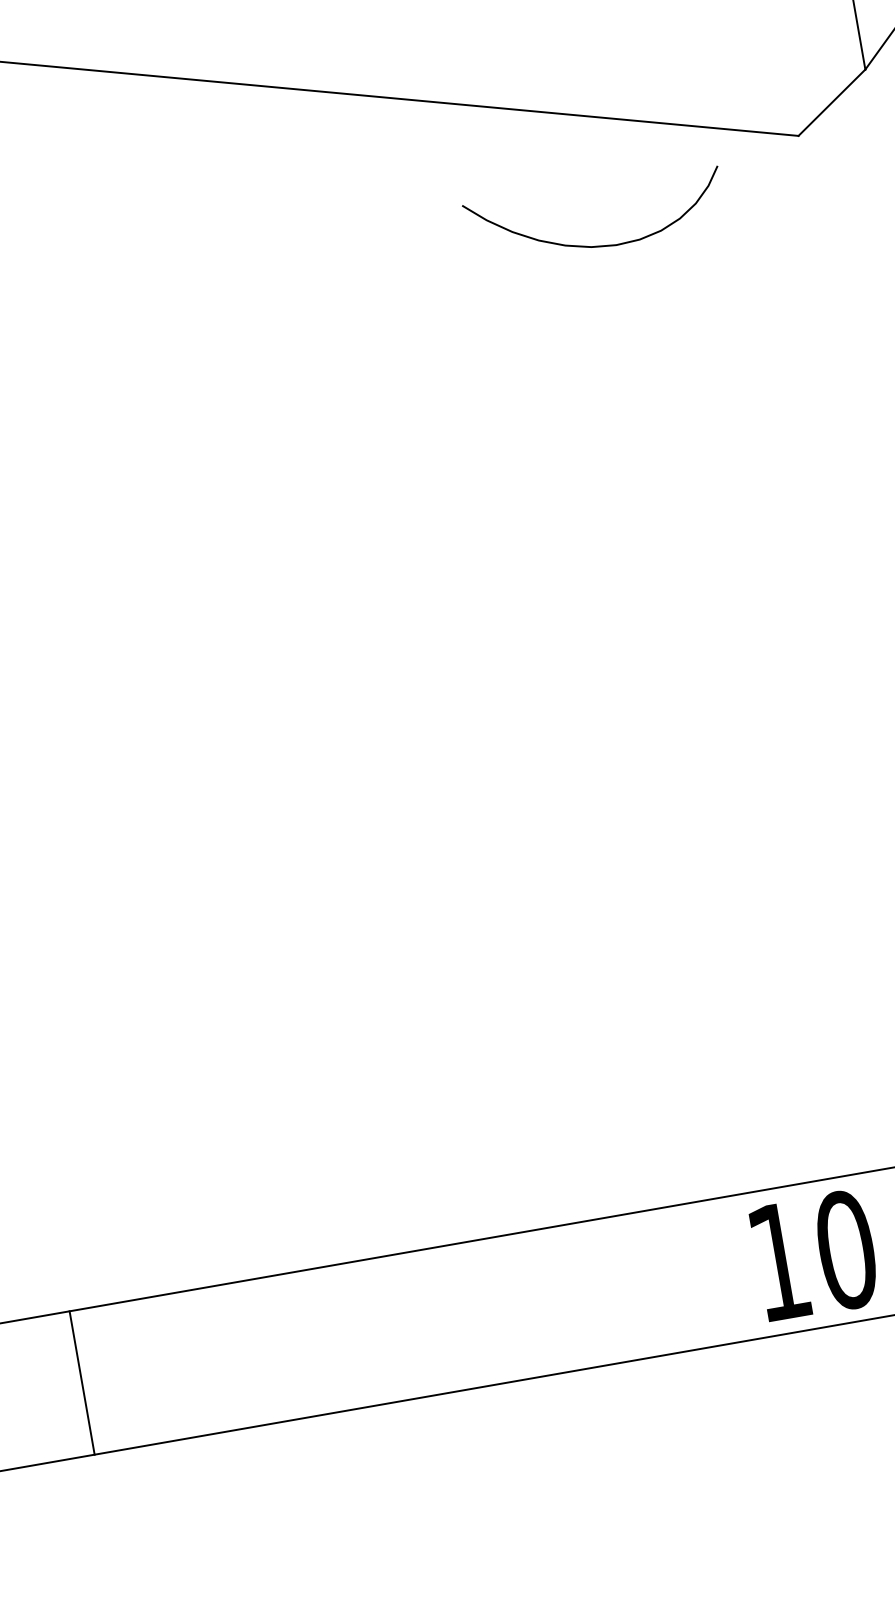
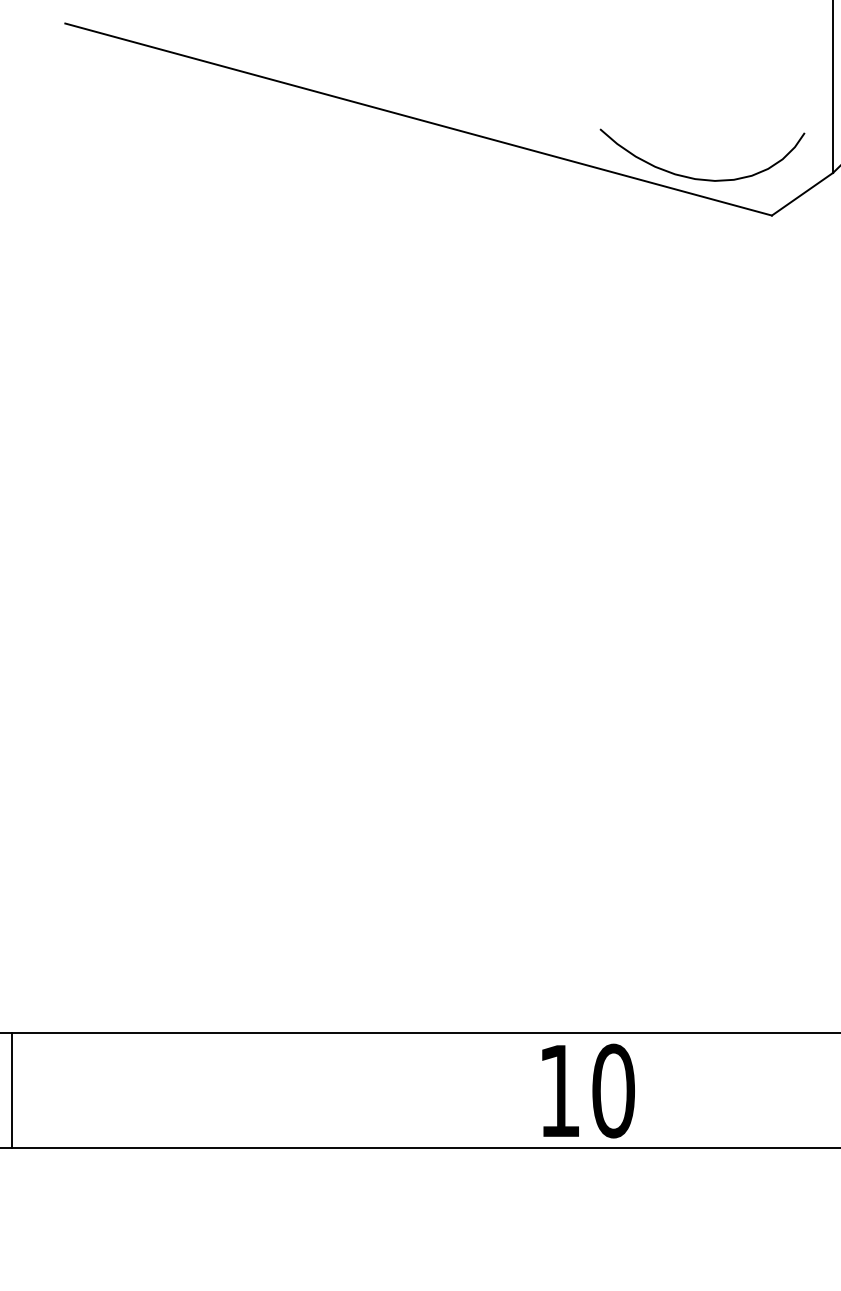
curve: (600, 244) -> (702, 178), moved
text: (815, 1254) -> (588, 1090), moved
line: (82, 1382) -> (12, 1090), moved

